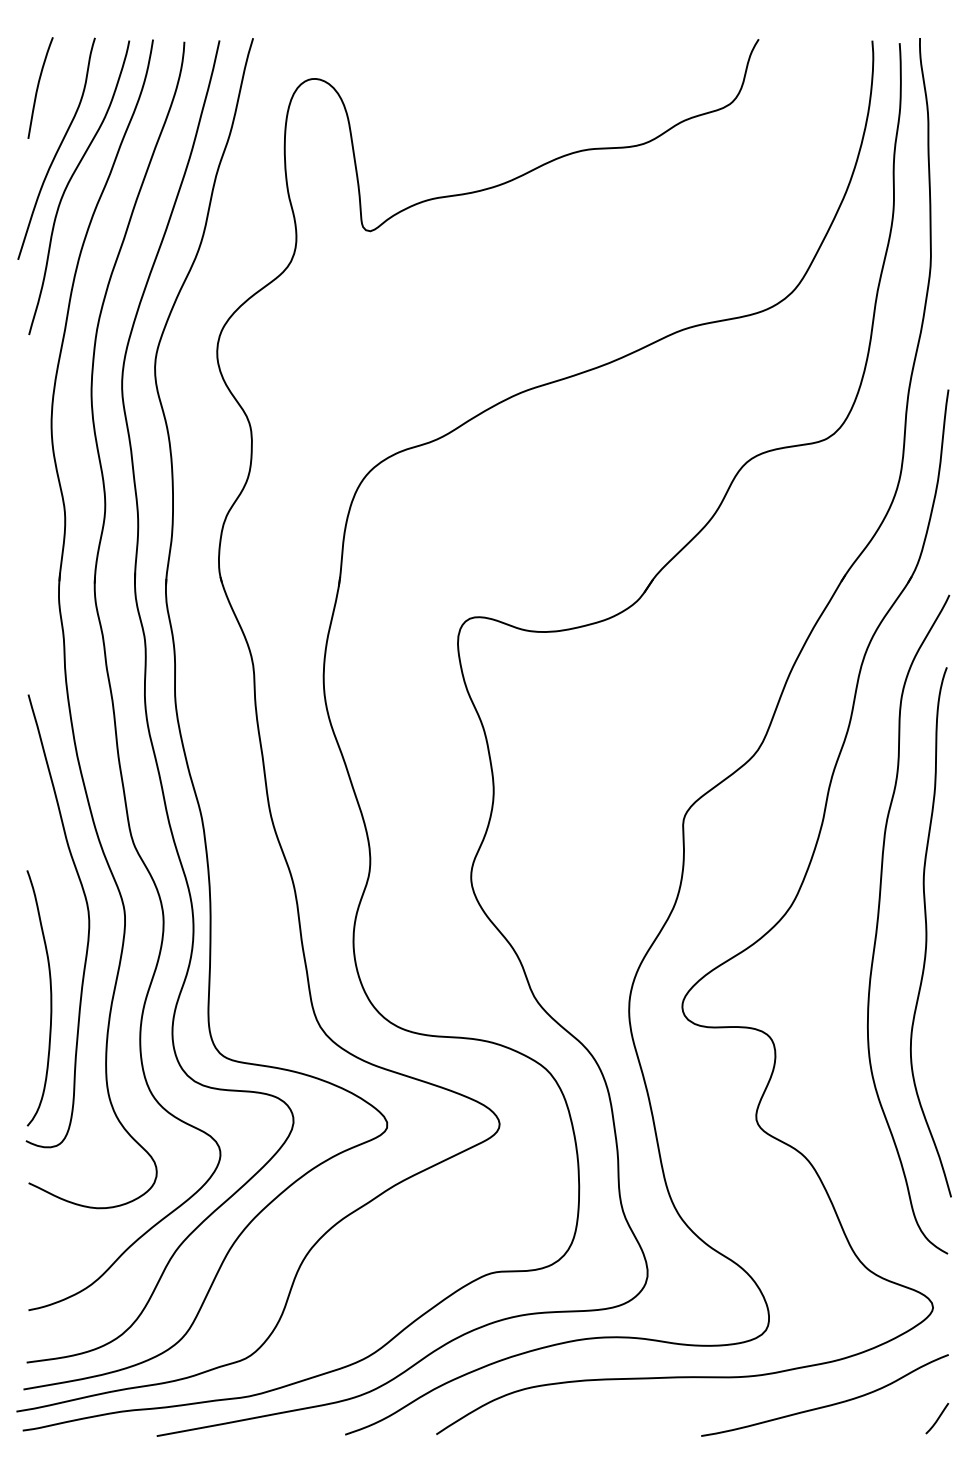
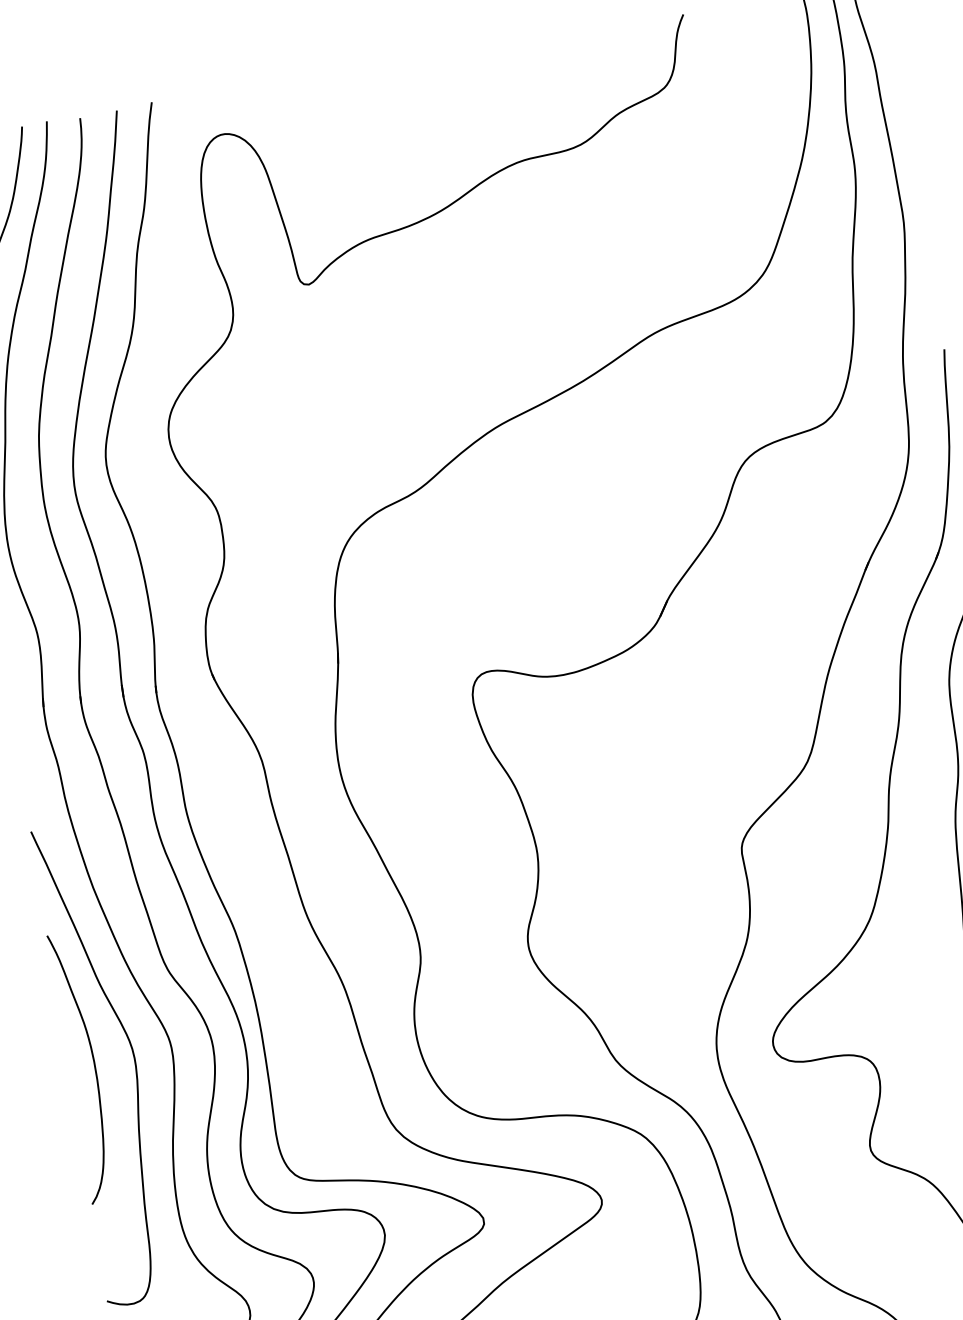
curve: (50, 998) -> (94, 1066), moved

